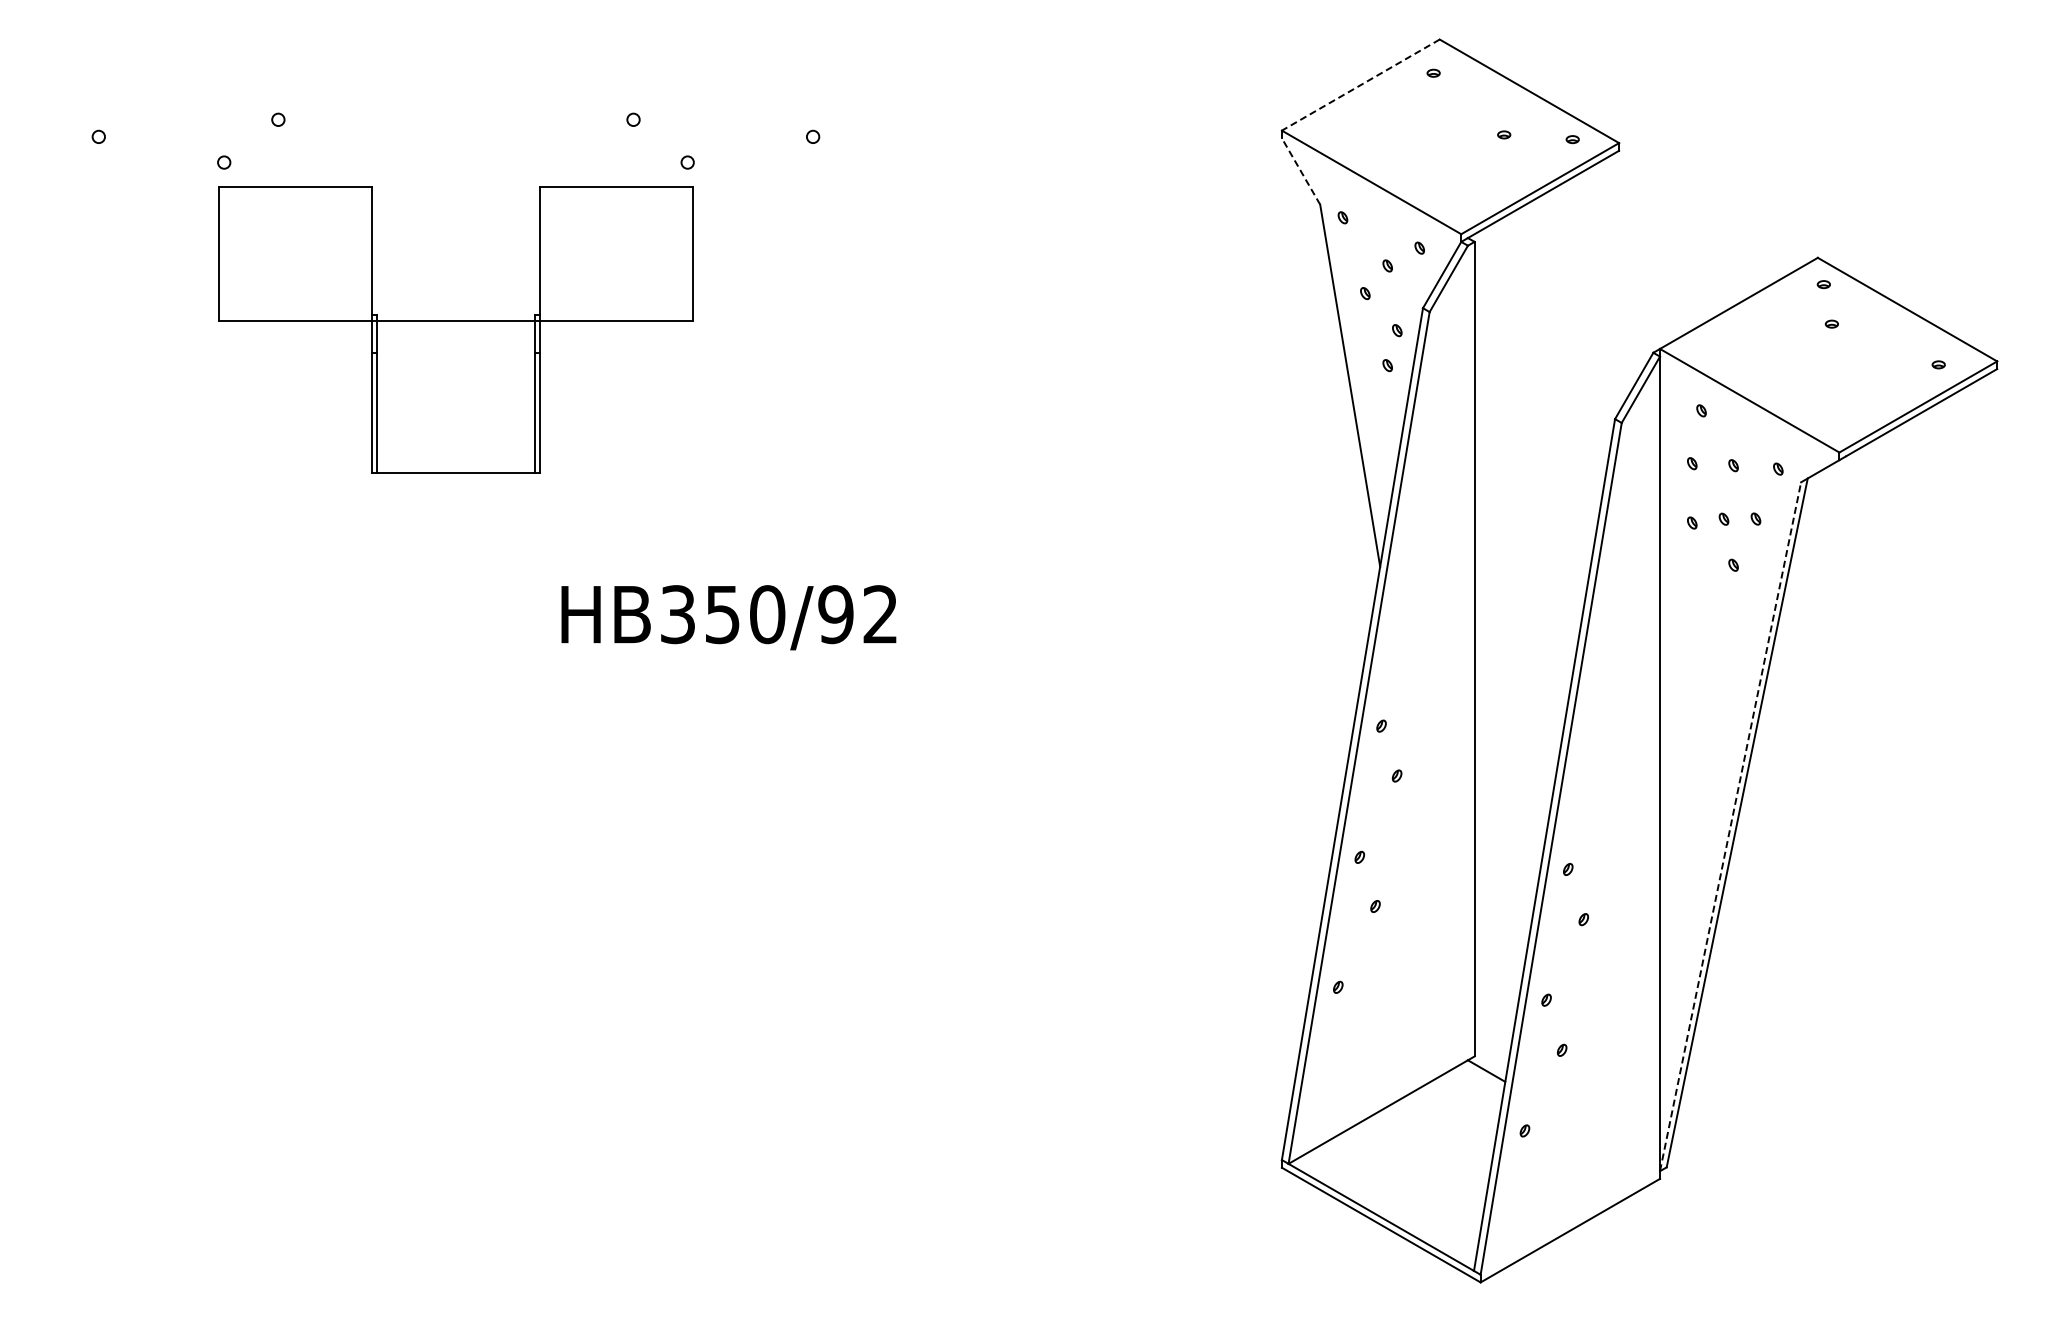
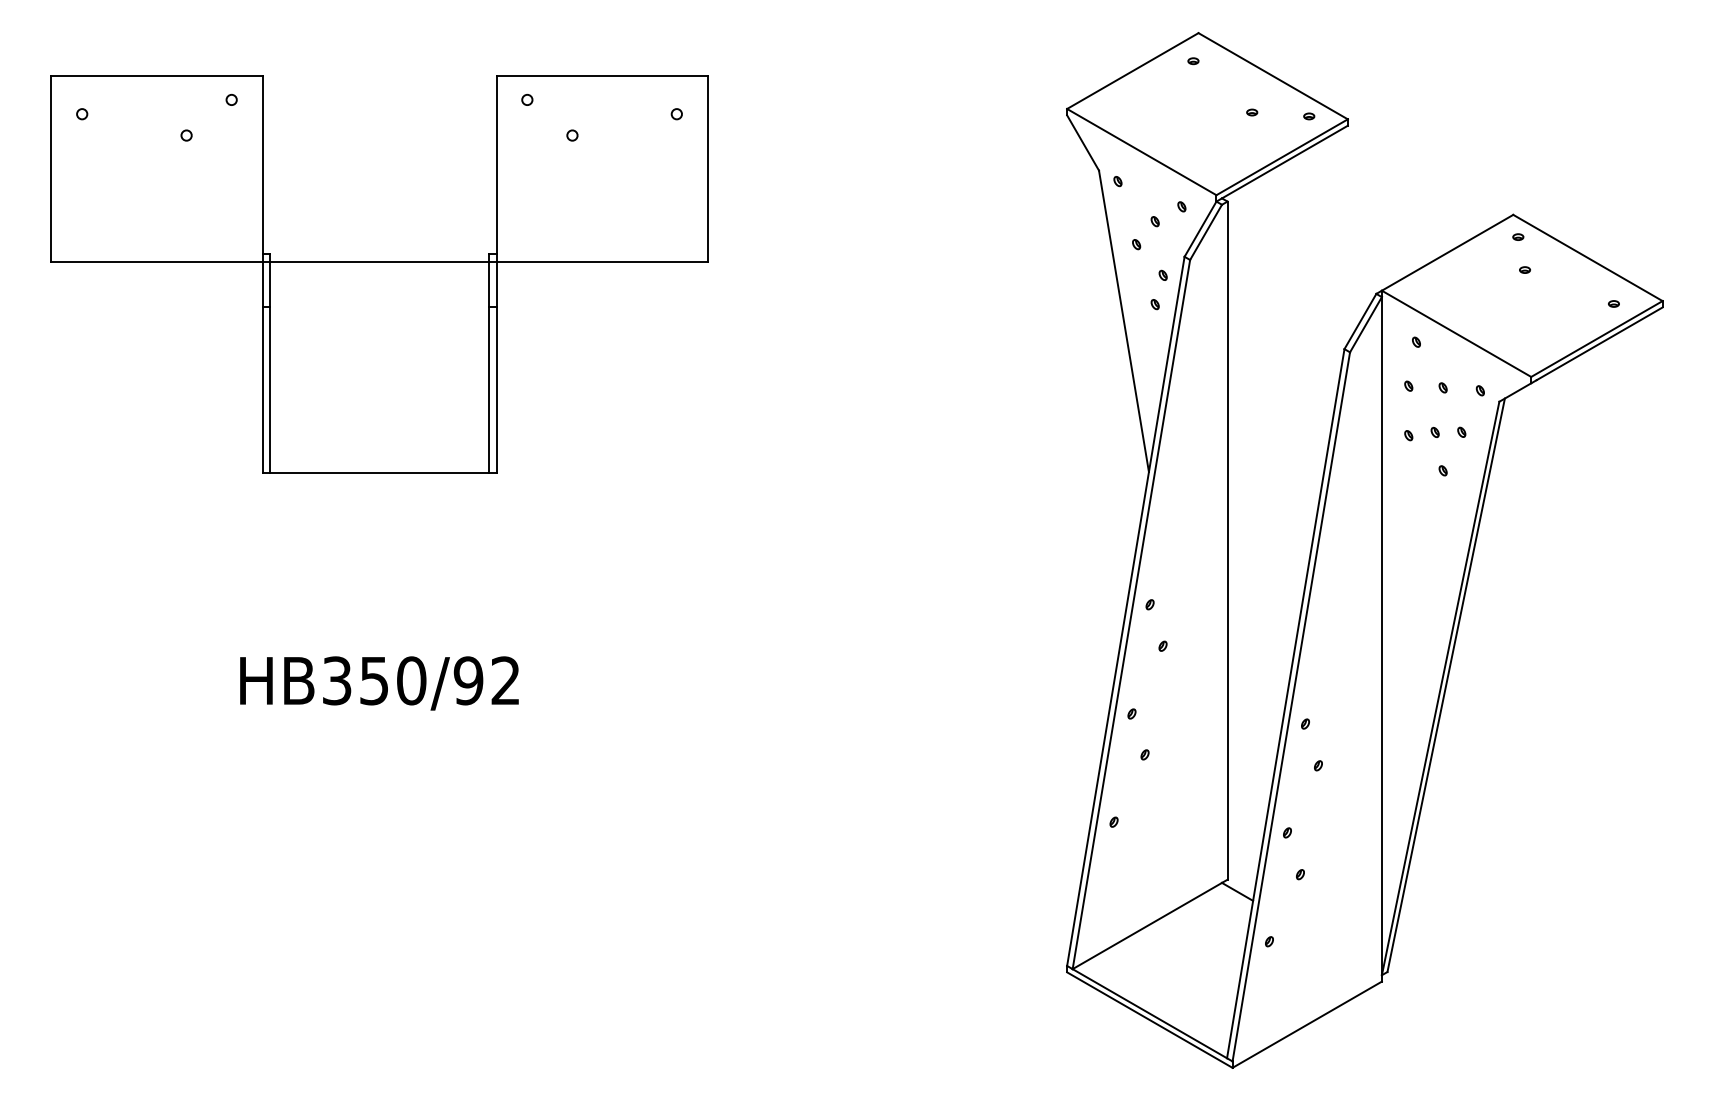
line: (1360, 85) -> (1132, 71), dashed -> solid
line: (1300, 171) -> (1082, 142), dashed -> solid
part: (455, 329) -> (379, 274), size x1.67
text: (728, 617) -> (379, 683), moved
line: (1730, 826) -> (1440, 688), dashed -> solid

